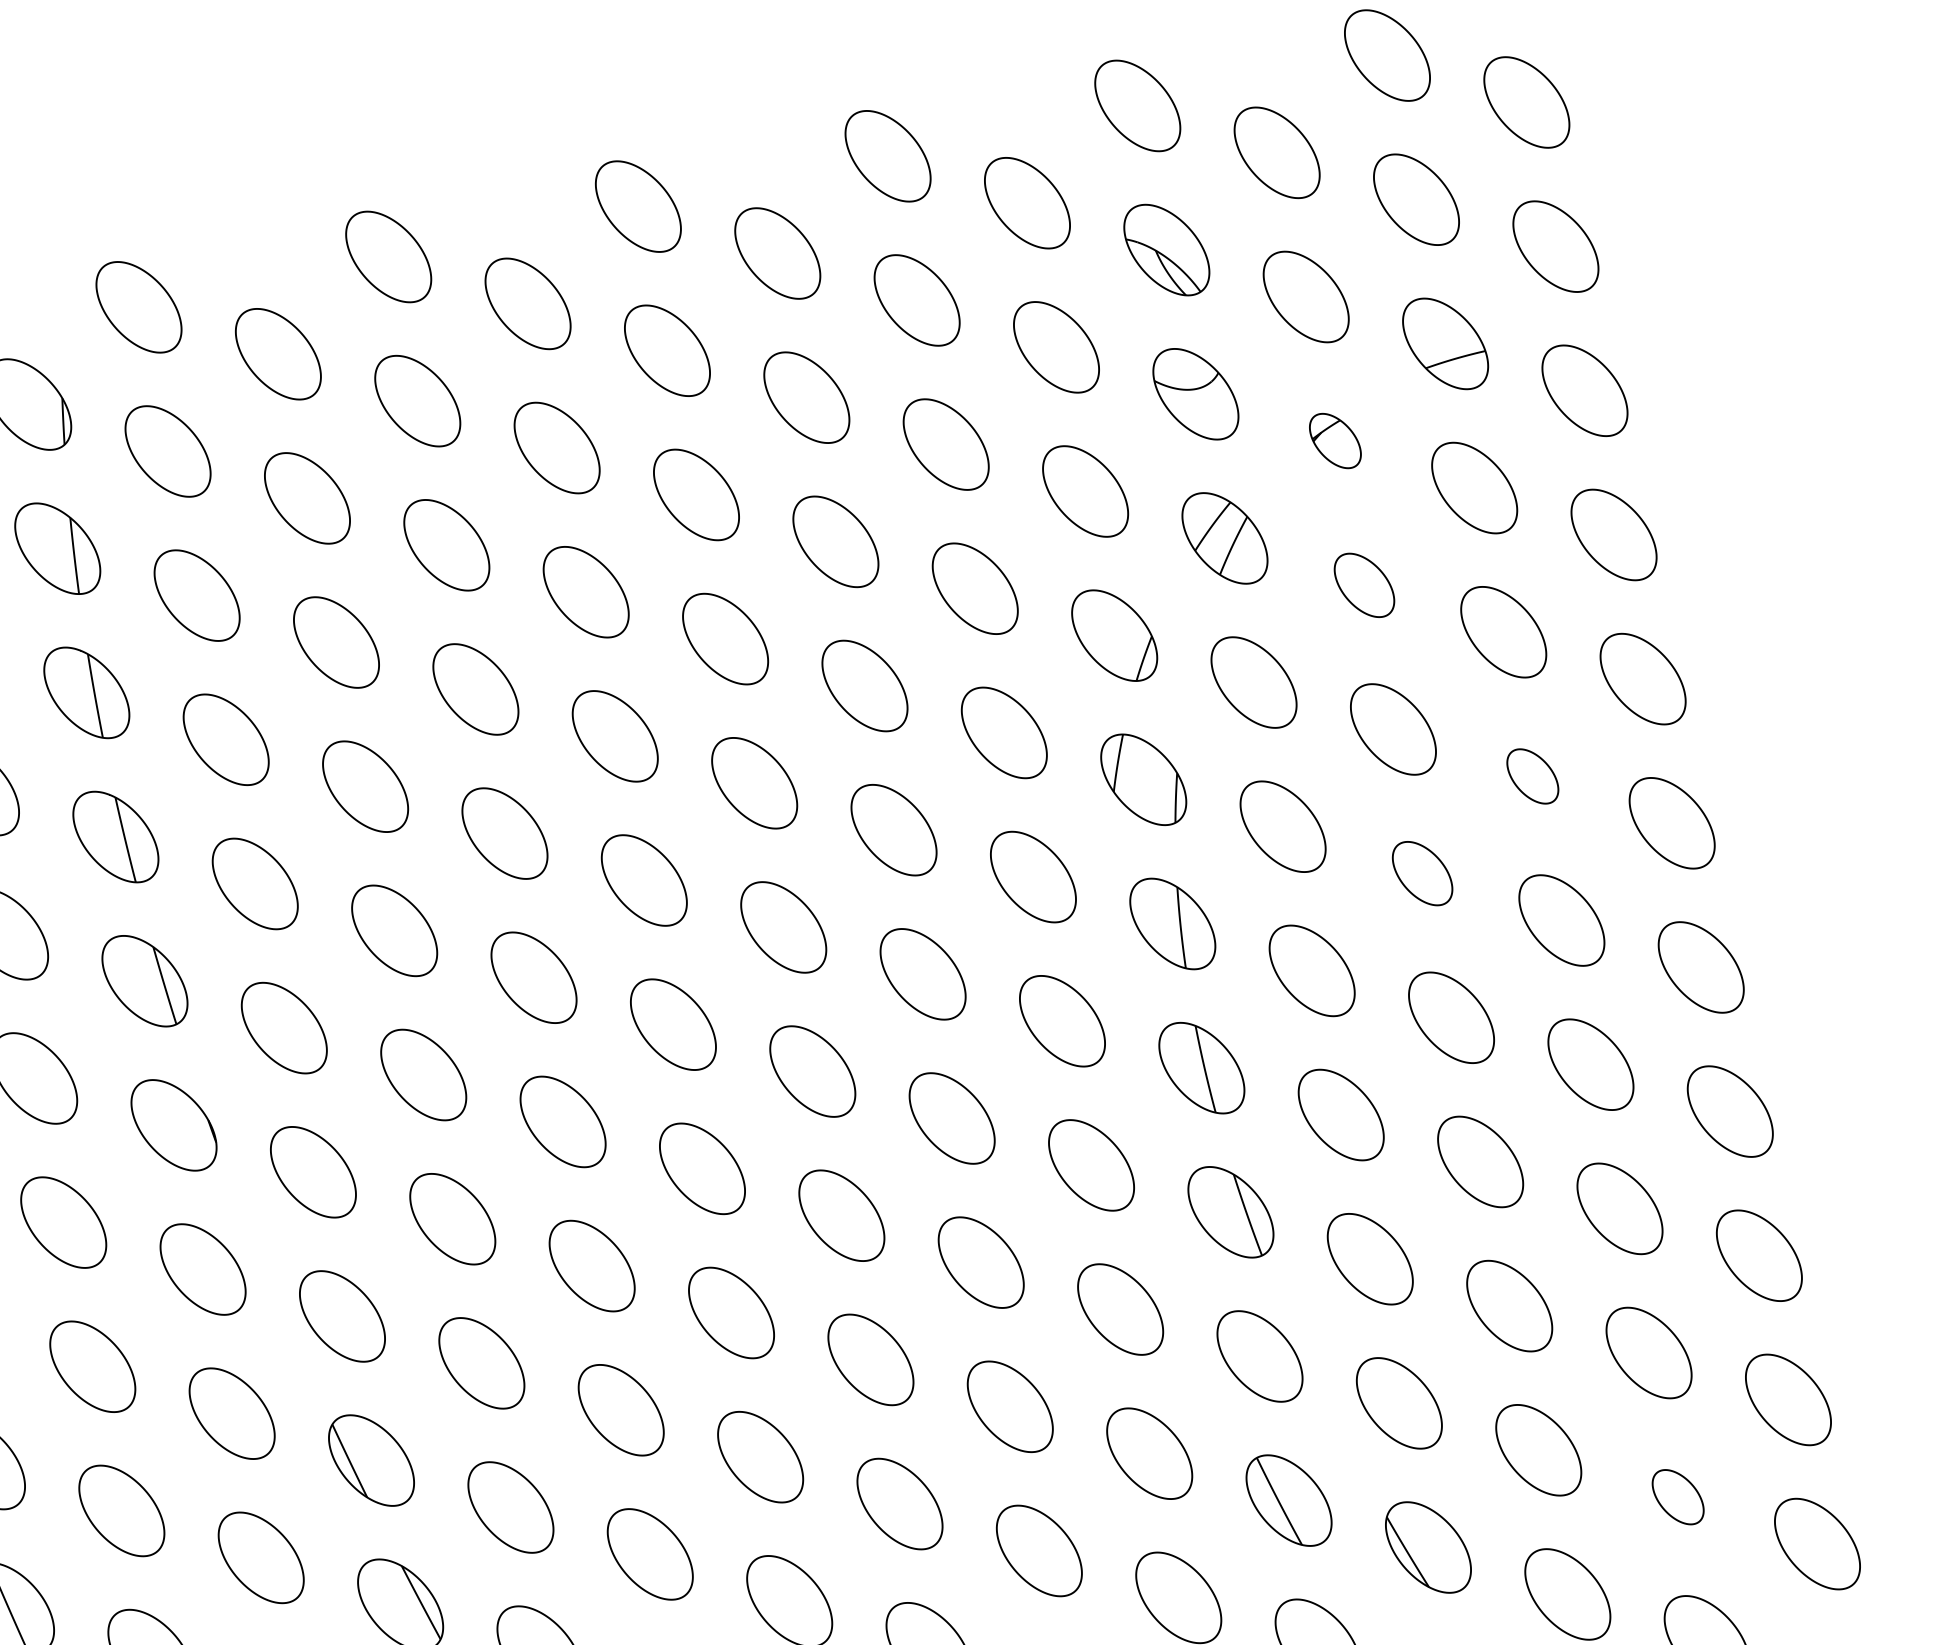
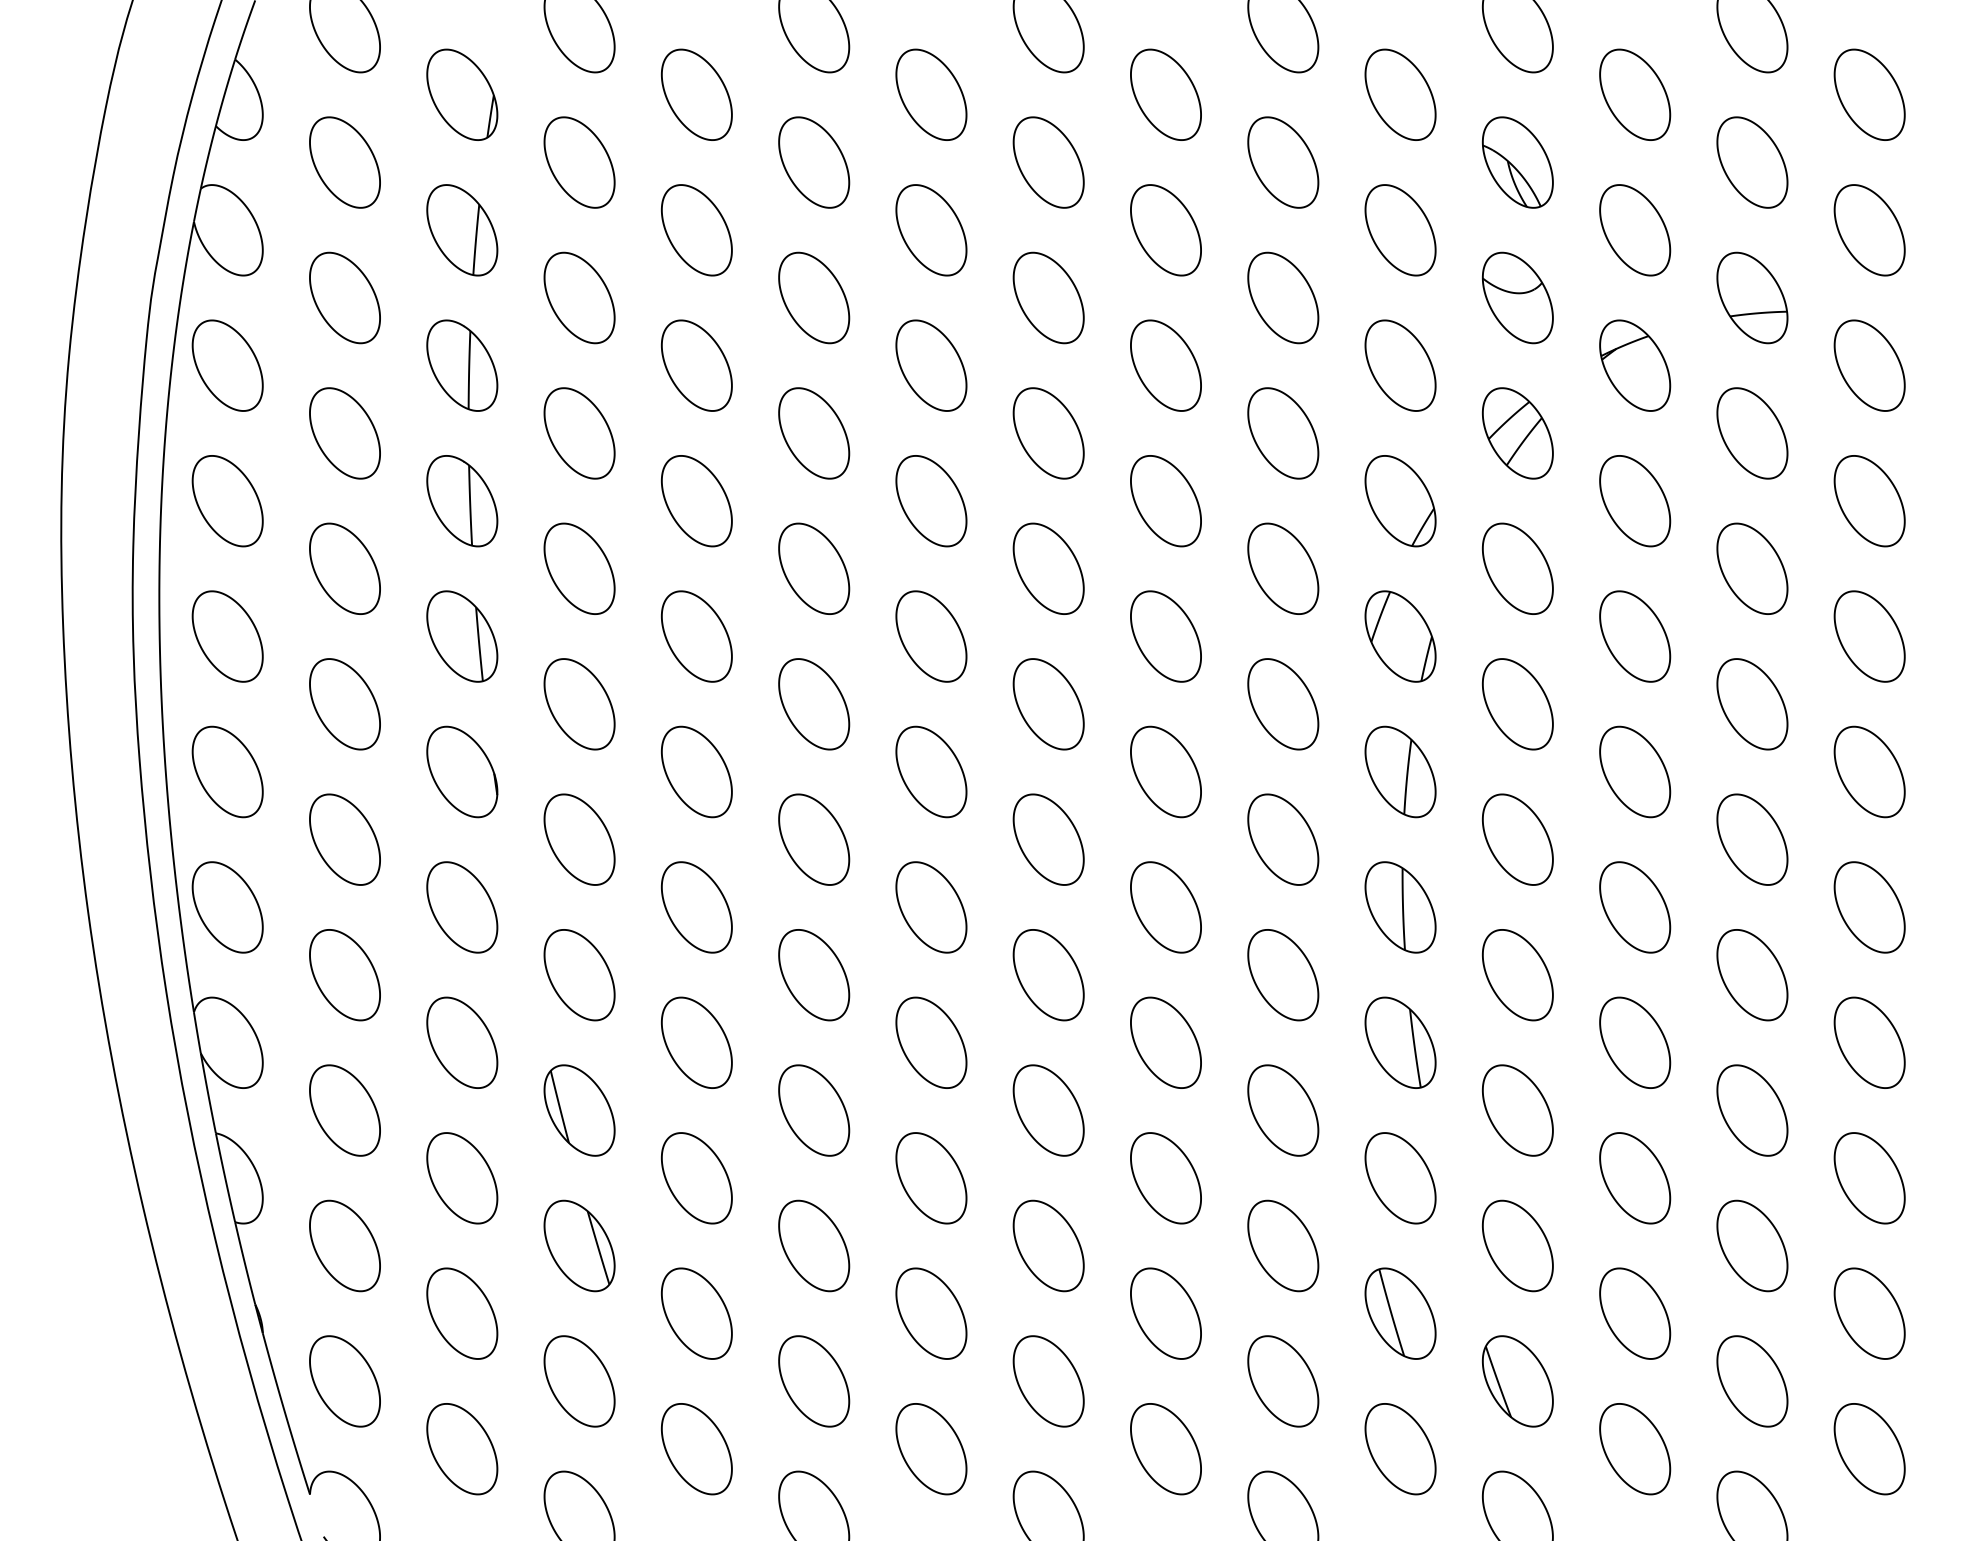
part: (1335, 440) -> (1635, 365), size x1.67
part: (1364, 585) -> (1635, 501), size x1.43
part: (1532, 776) -> (1752, 704), size x1.67
part: (1422, 873) -> (1635, 771), size x1.43
part: (1678, 1497) -> (1752, 1381), size x1.67

